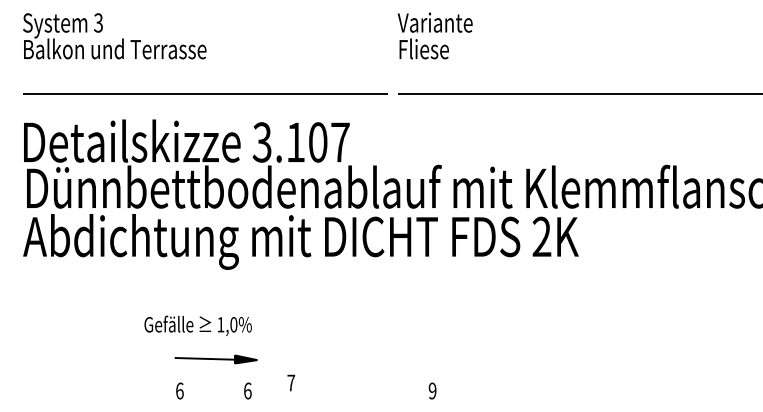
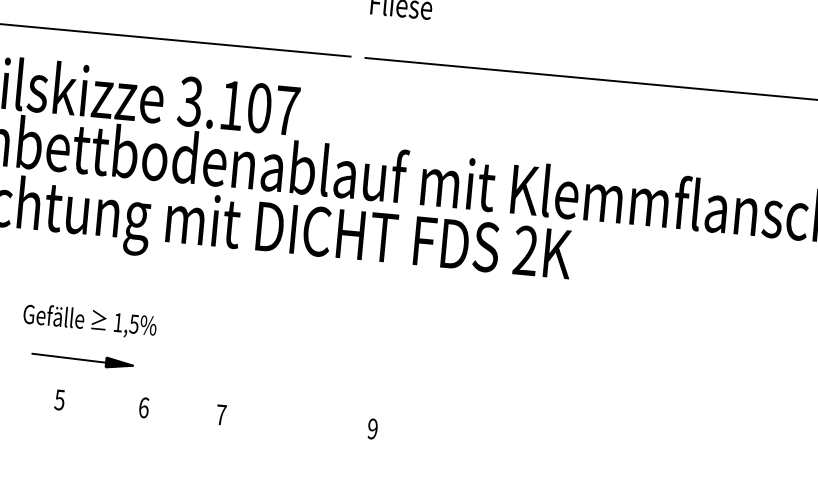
text: (233, 324) -> (133, 323), 1,0% -> 1,5%
part: (215, 359) -> (81, 360), moved
text: (291, 382) -> (221, 414), moved
text: (179, 390) -> (59, 399), 6 -> 5

